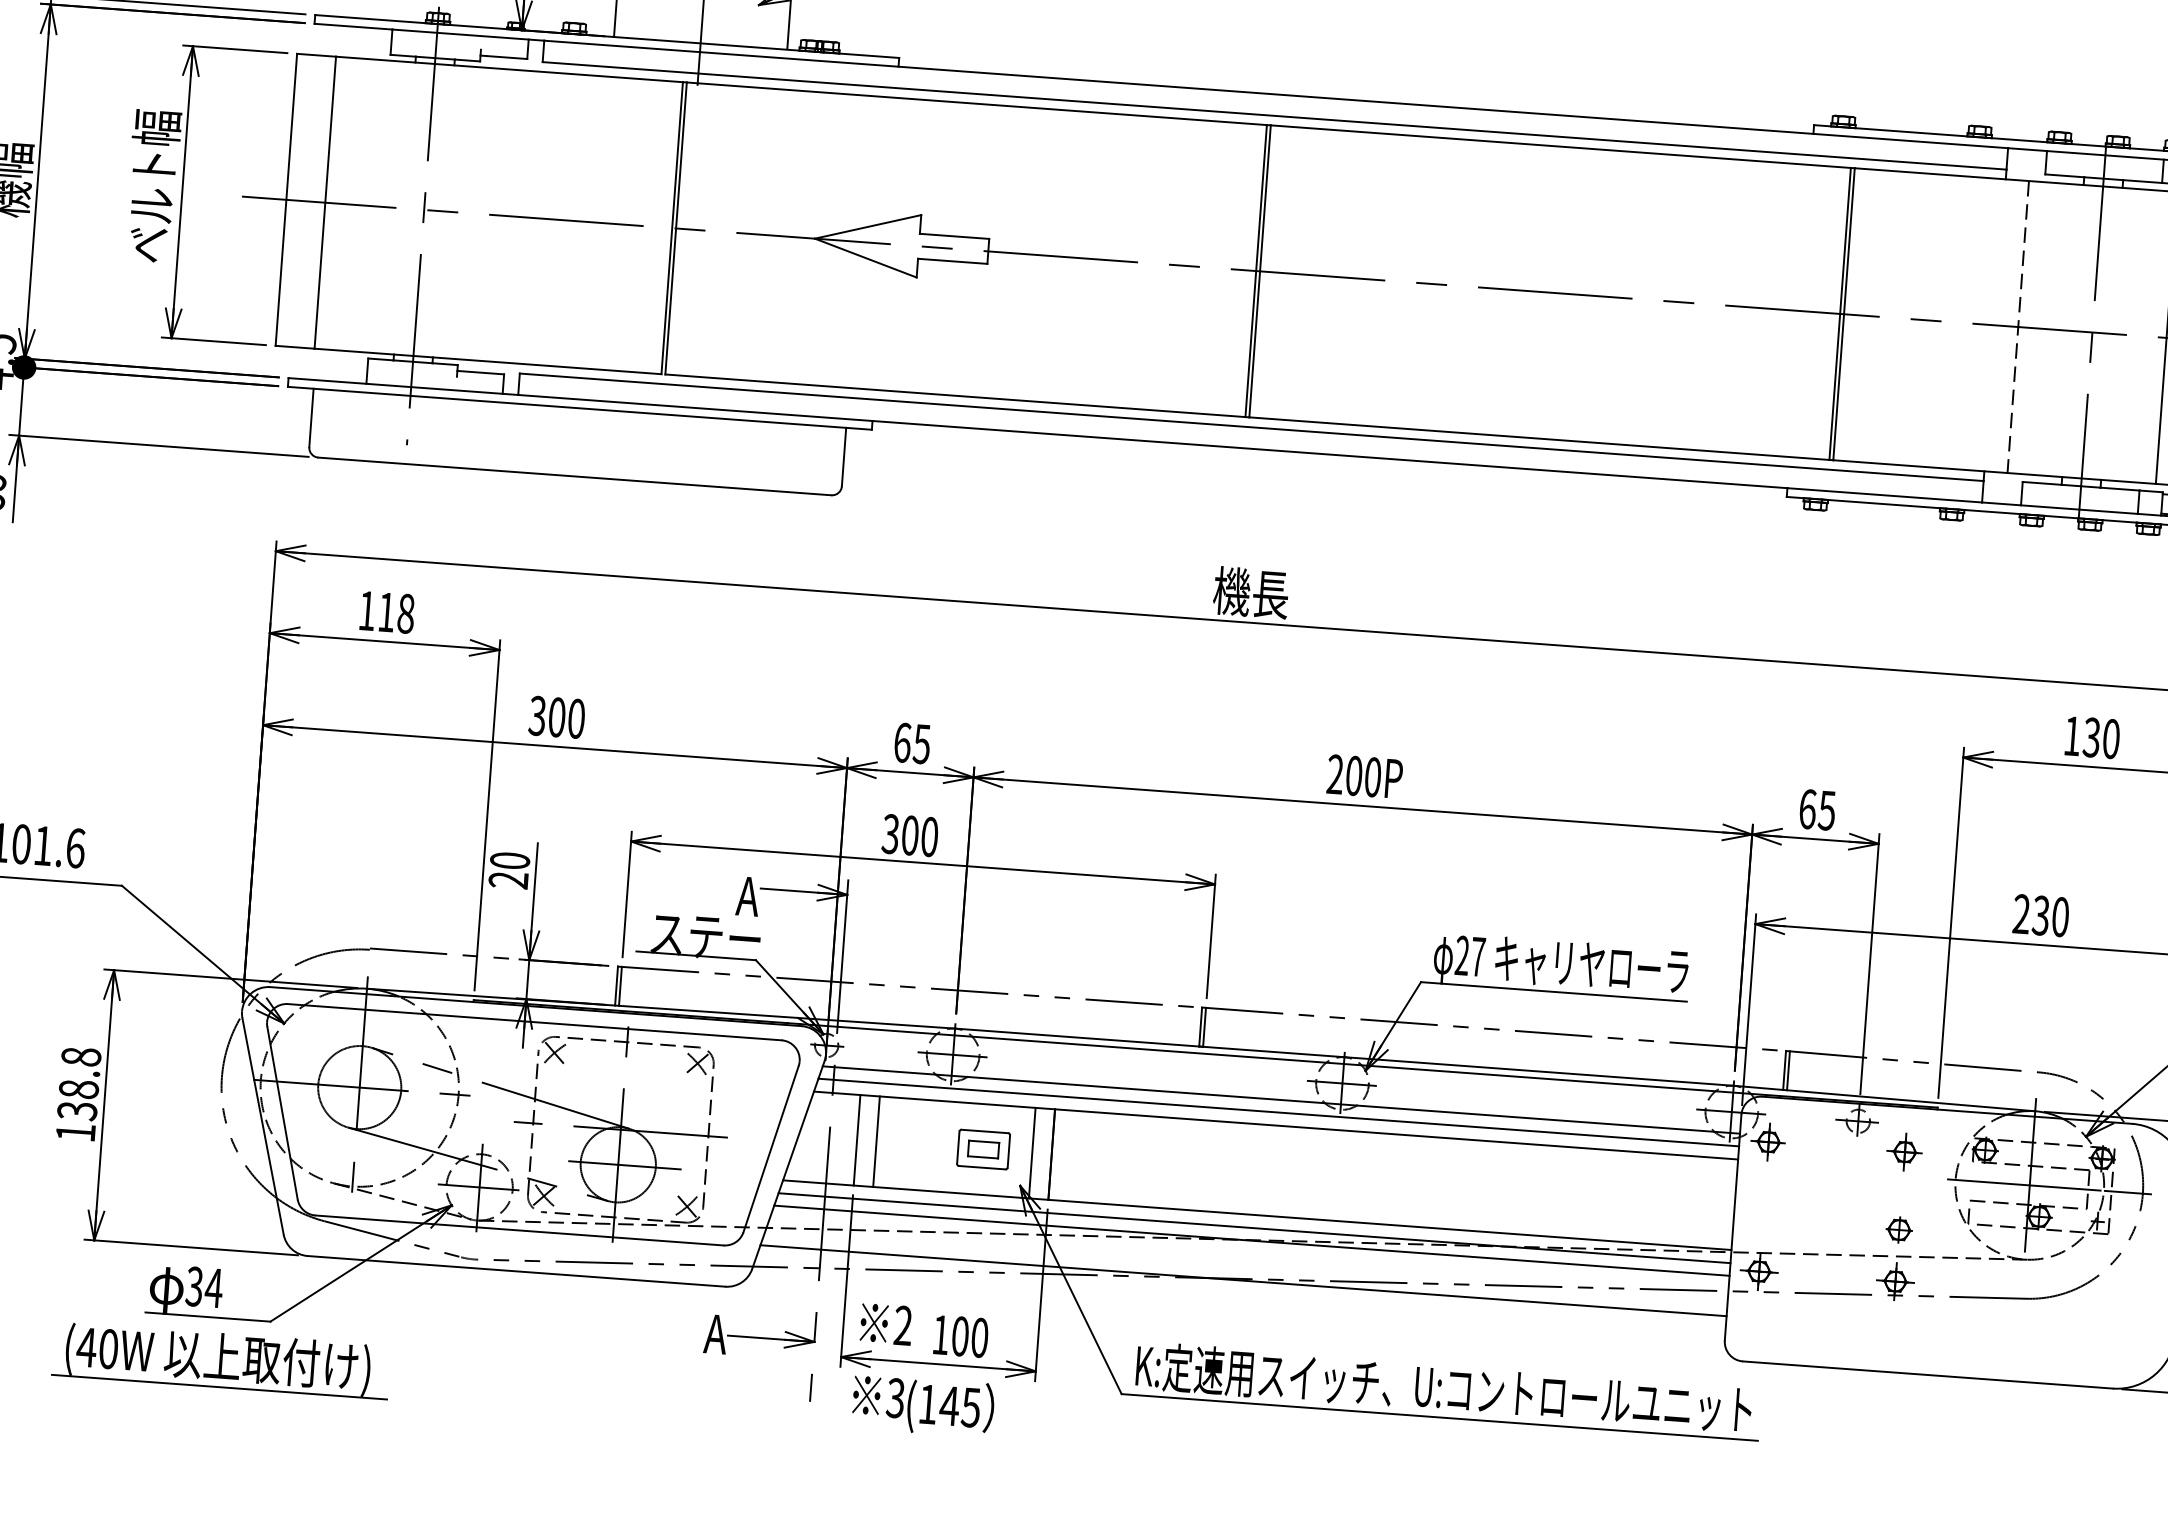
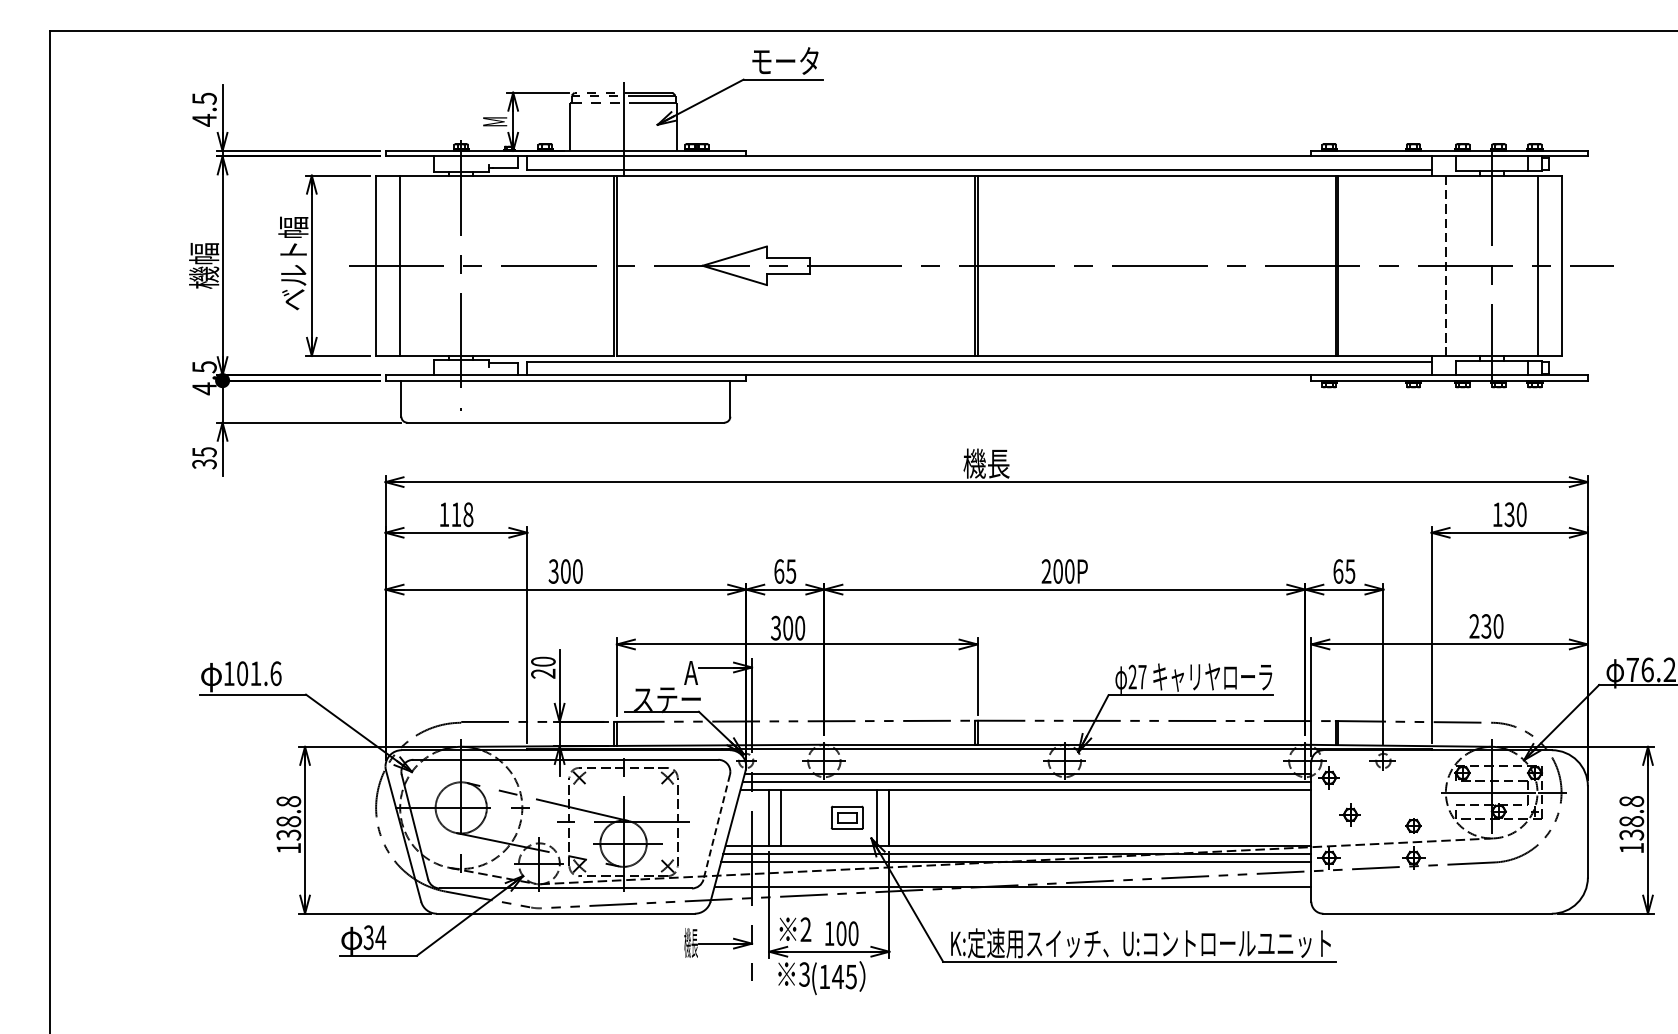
line: (770, 1149) -> (716, 827), solid -> dashed
part: (1903, 1151) -> (1349, 814), moved
text: (714, 1332) -> (690, 942), A -> 機長
part: (221, 1360) -> (388, 981), removed

